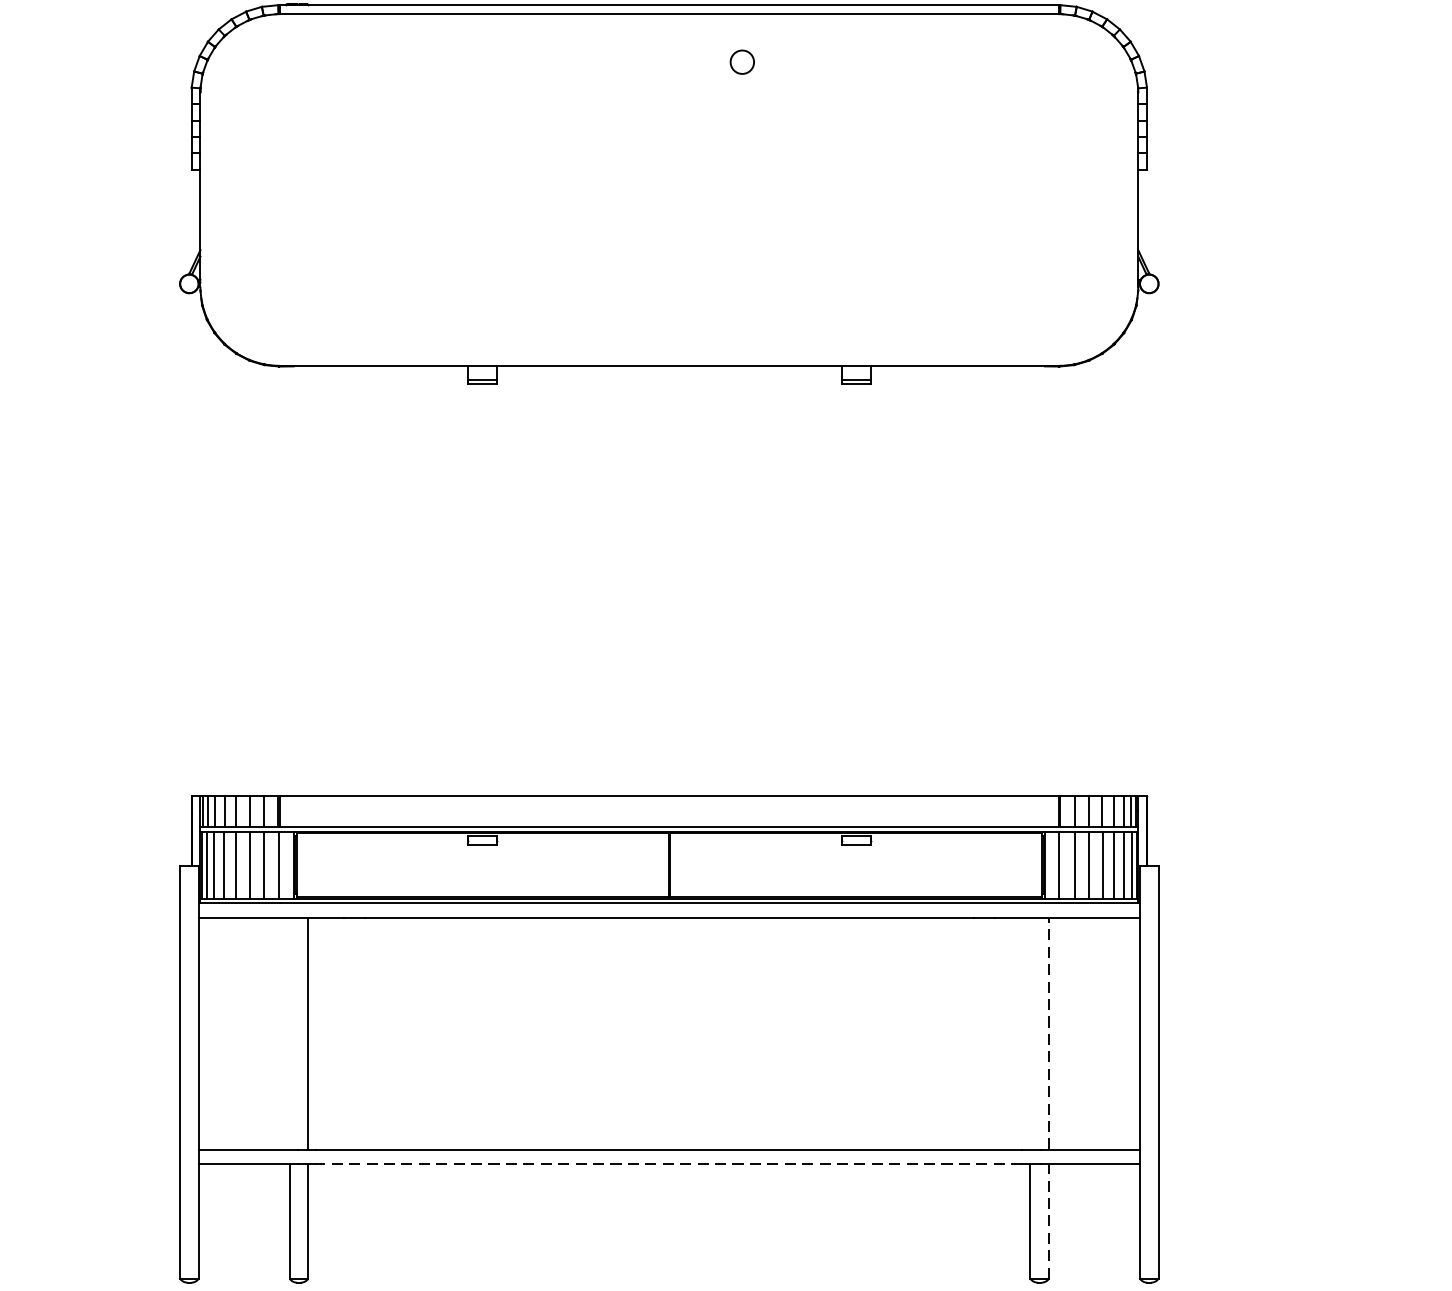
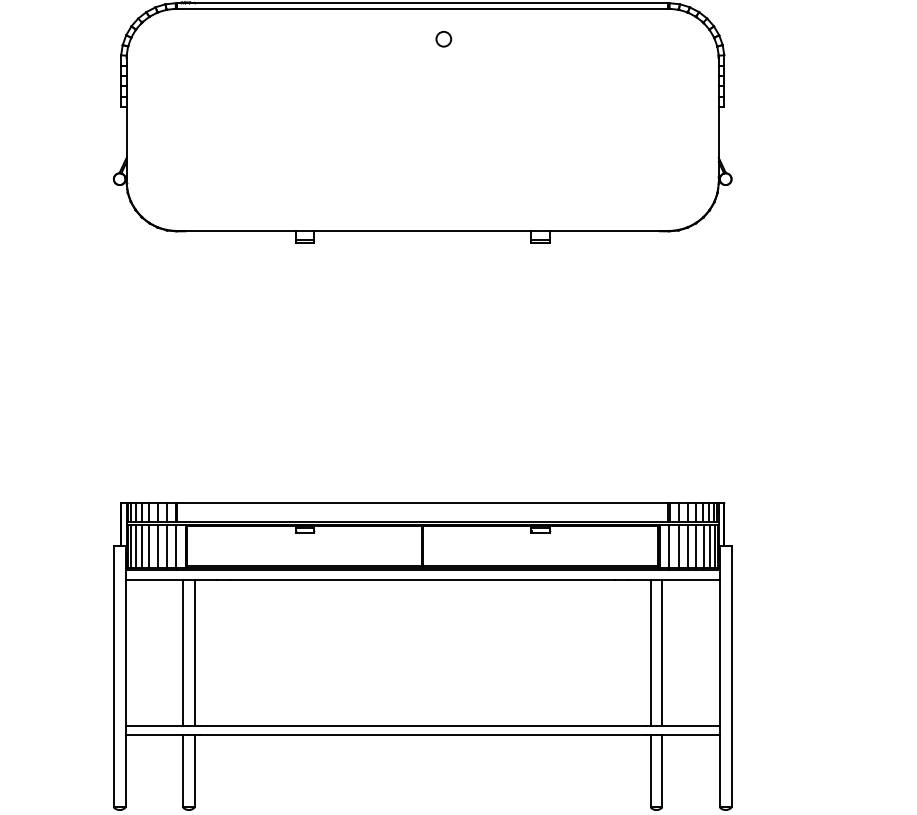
circle: (741, 62) -> (443, 39), moved
line: (288, 1033) -> (182, 652), added
line: (1030, 1033) -> (650, 652), added
line: (1049, 1033) -> (662, 652), dashed -> solid
line: (668, 1165) -> (422, 735), dashed -> solid
line: (1049, 1220) -> (662, 770), dashed -> solid

